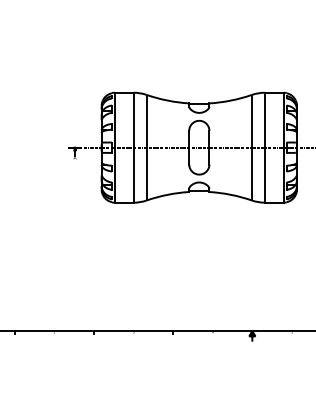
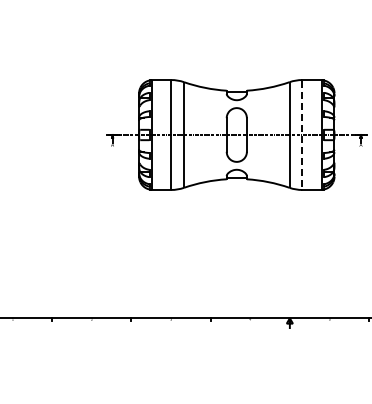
line: (265, 148) -> (302, 135), solid -> dashed

